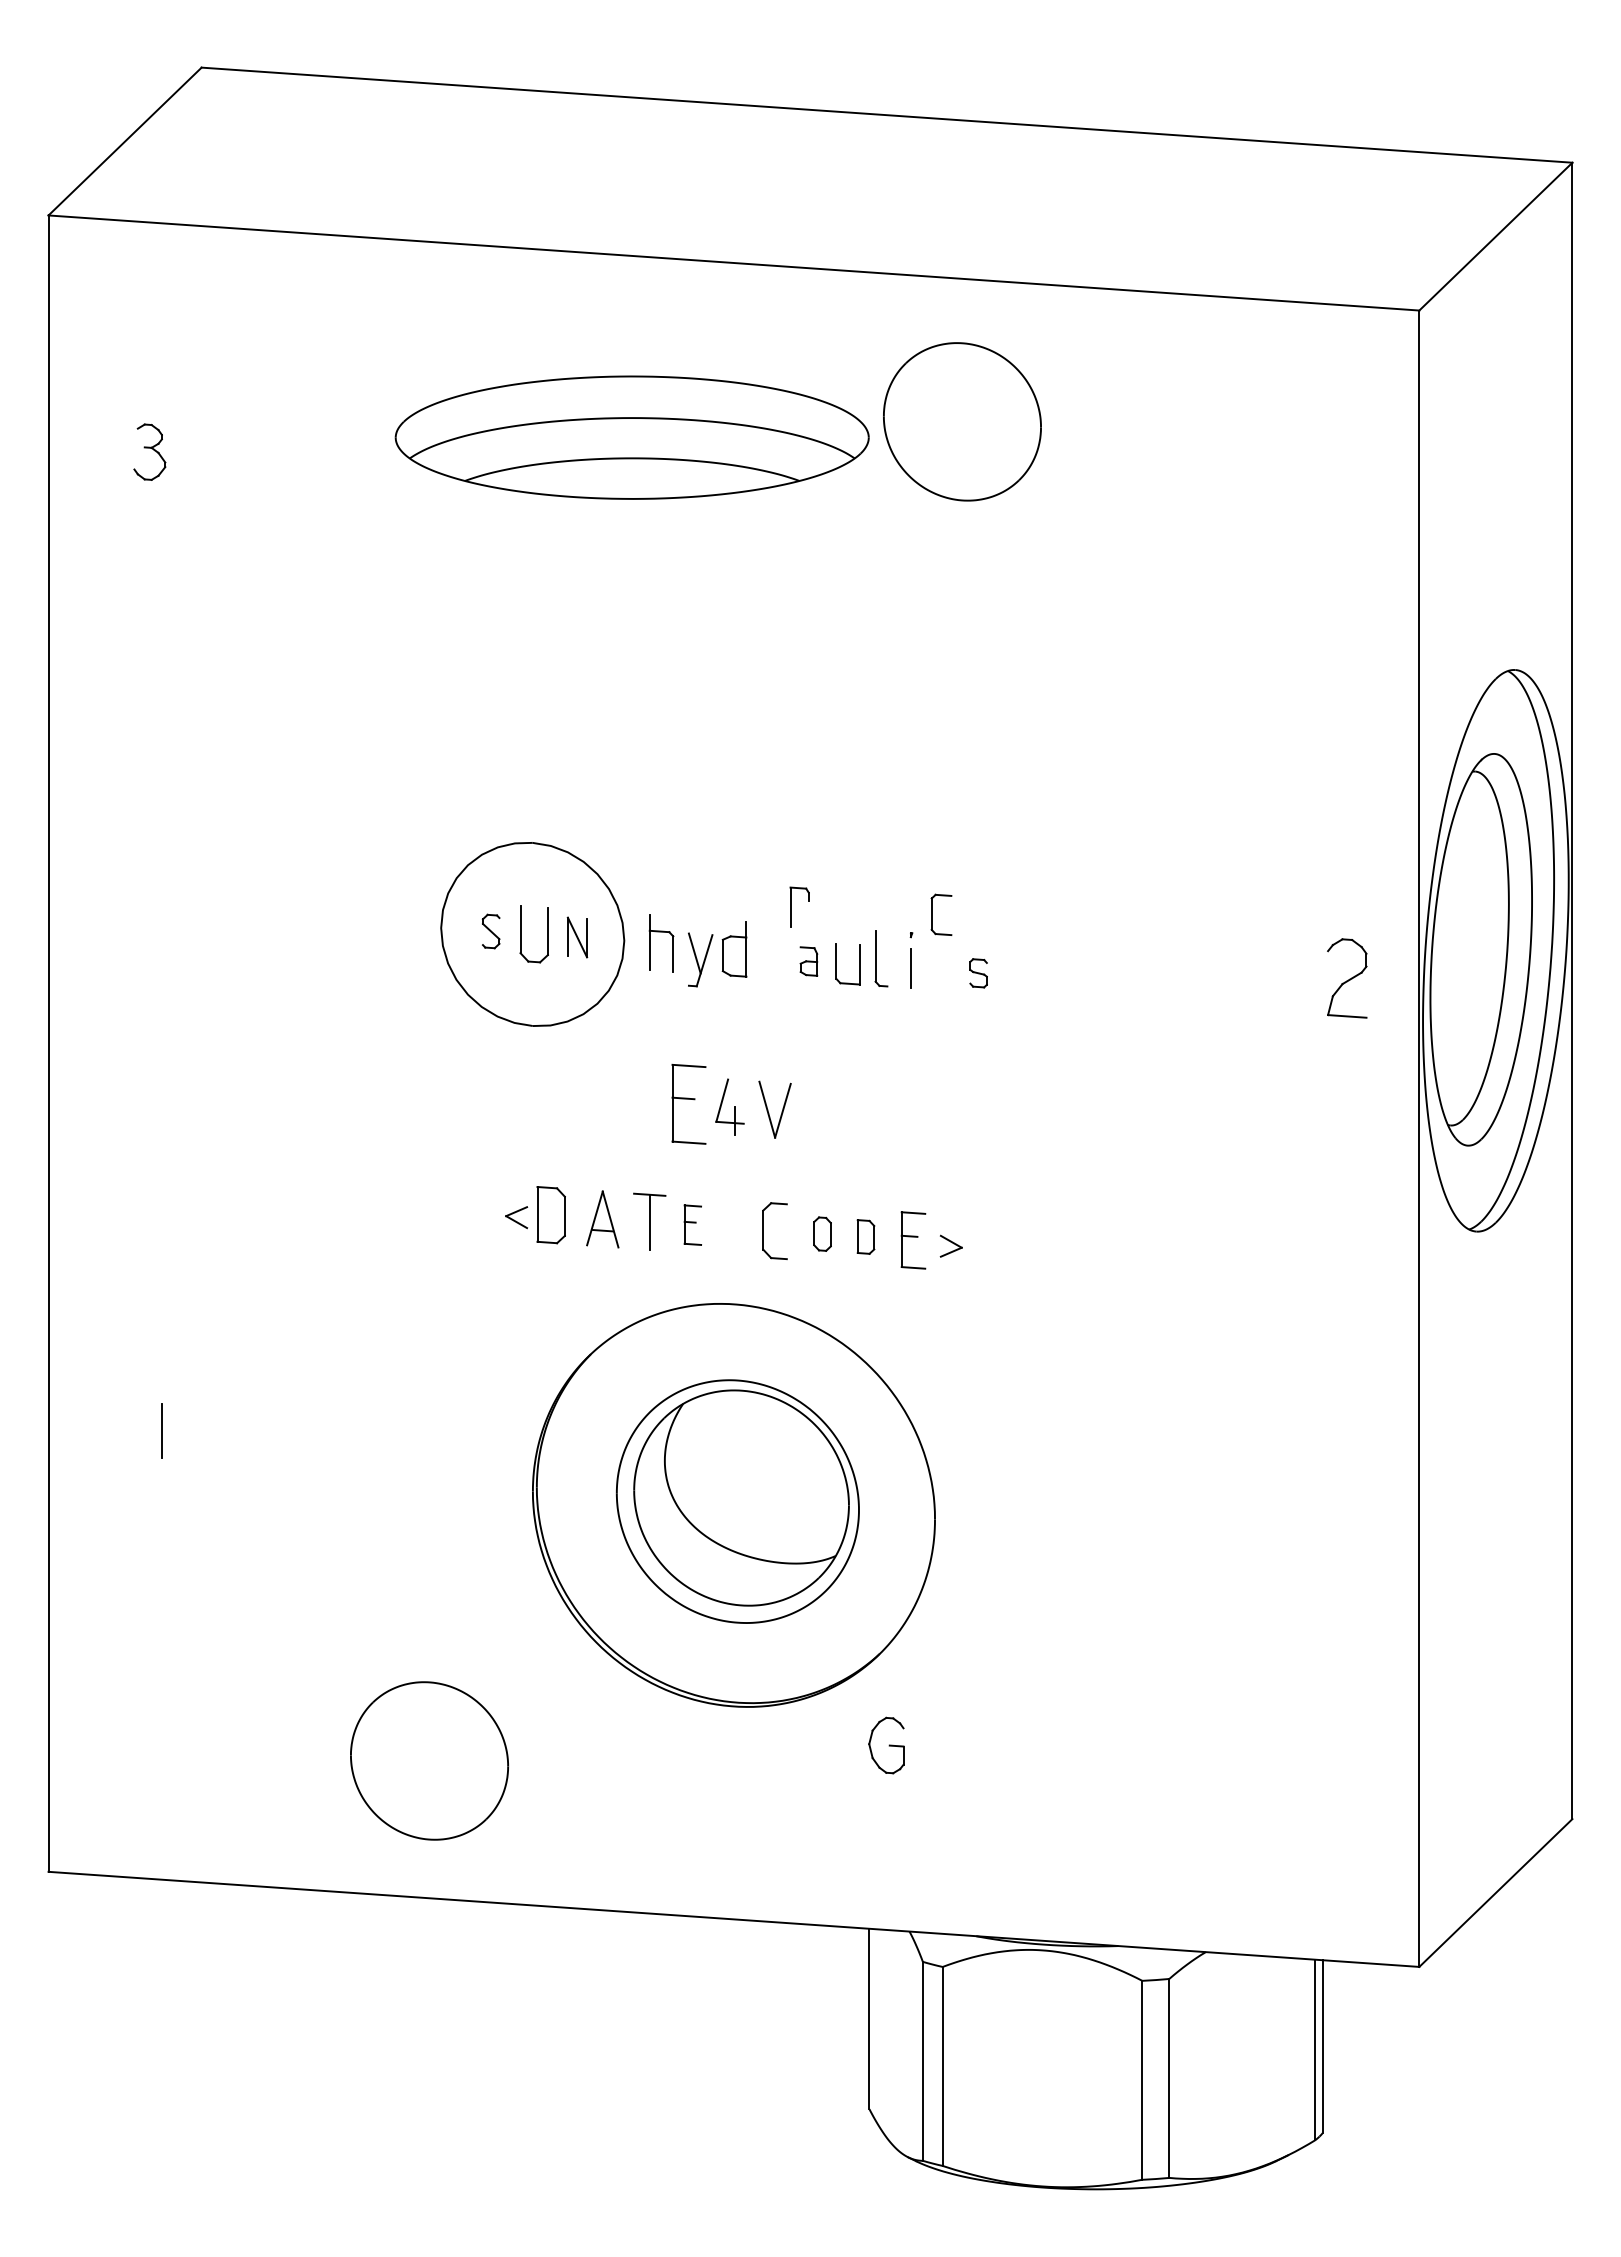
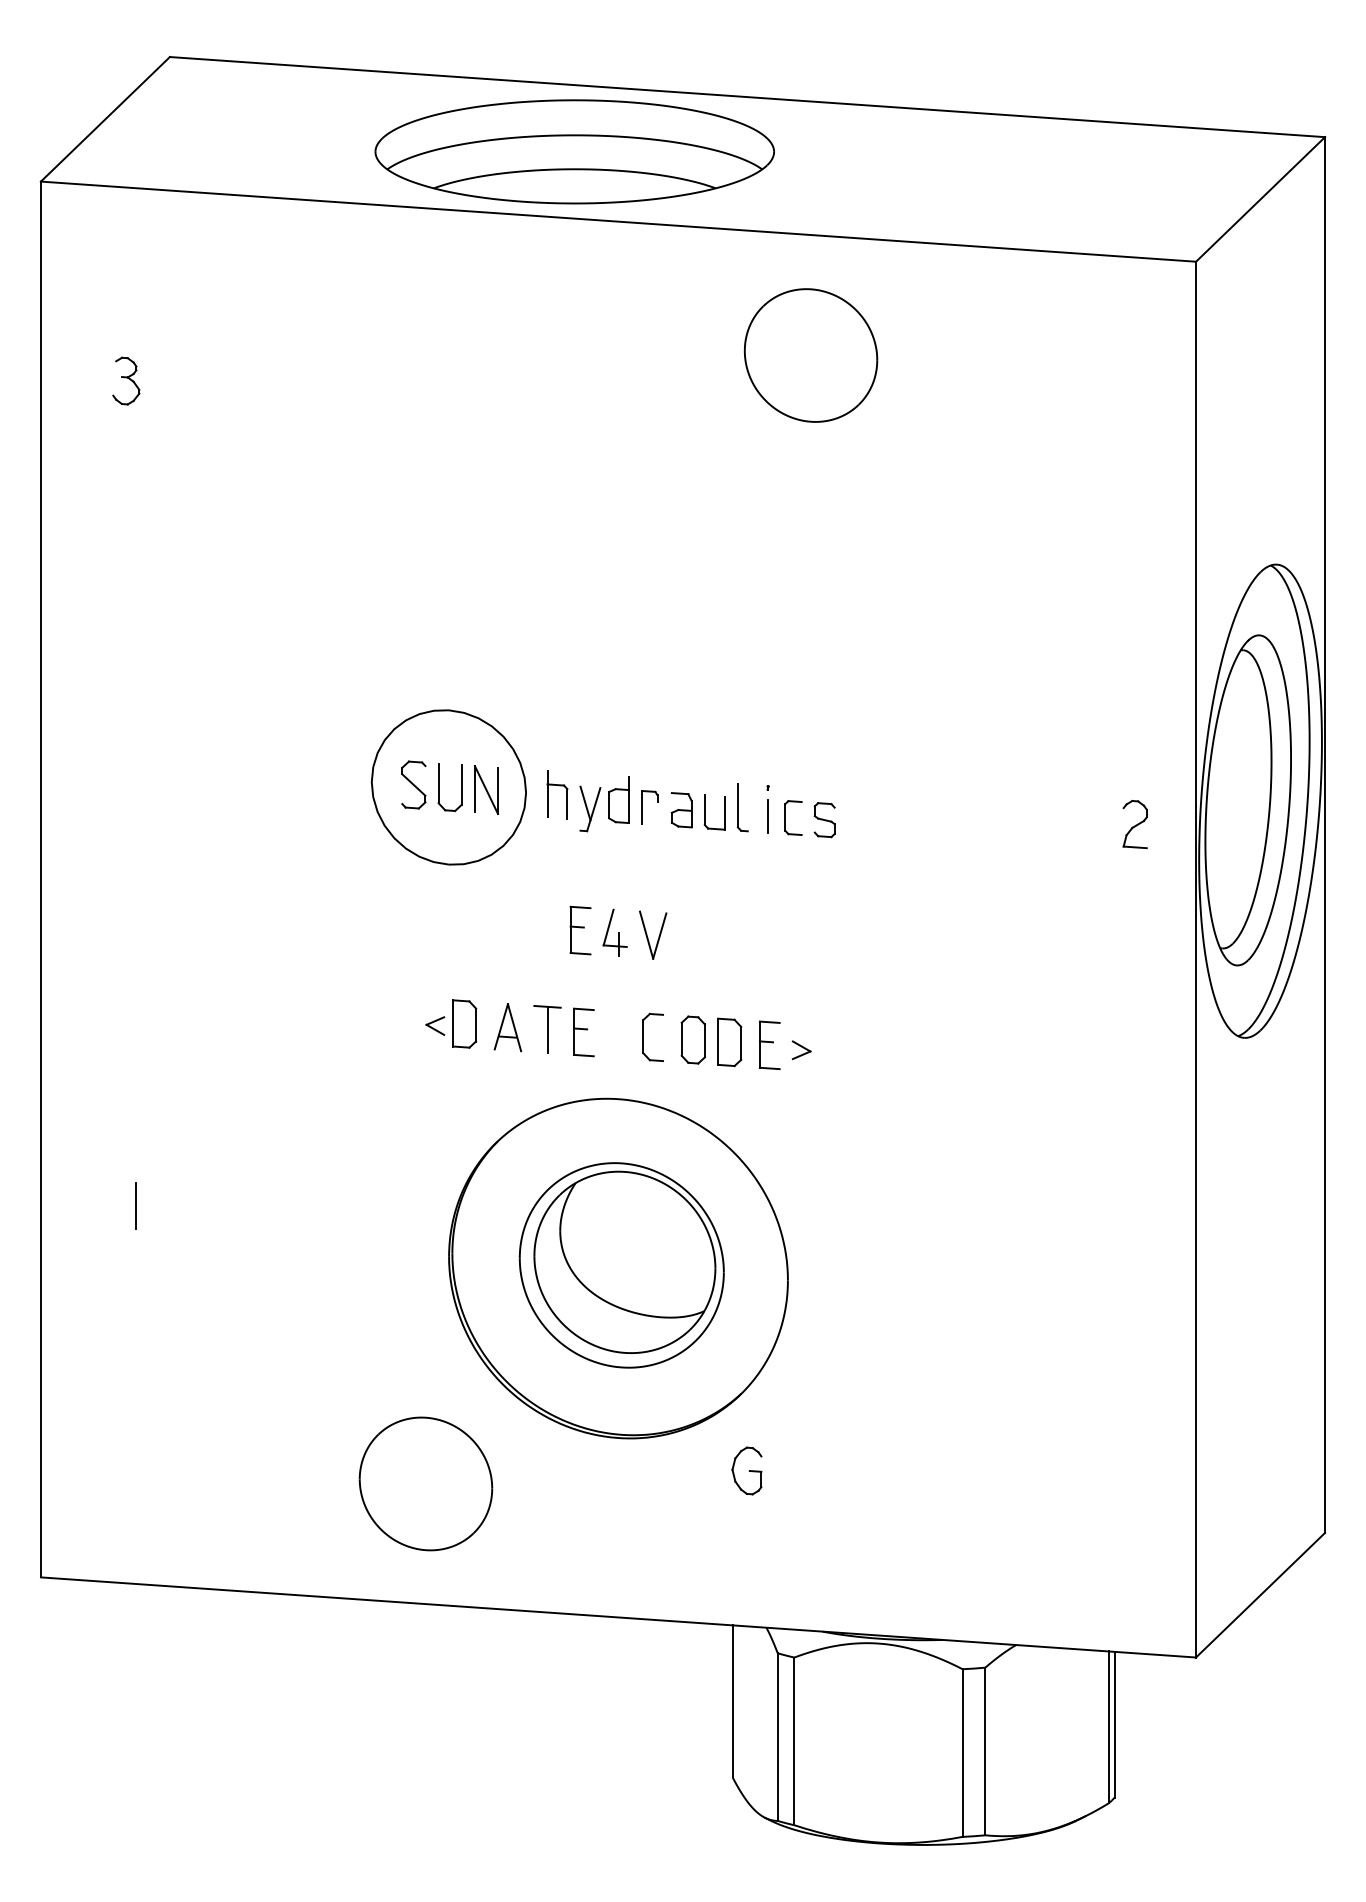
part: (631, 437) -> (574, 151), moved
part: (790, 907) -> (642, 807), moved
part: (932, 914) -> (785, 817), moved
part: (490, 930) -> (413, 784), size x1.67
part: (577, 936) -> (486, 789), size x1.43
part: (808, 961) -> (681, 810), size x1.43
part: (978, 973) -> (824, 820), size x1.43
part: (1346, 978) -> (1134, 824), size x0.71
part: (688, 1104) -> (580, 930), size x0.71
part: (692, 1225) -> (583, 1032), size x1.43
part: (821, 1233) -> (692, 1039), size x1.67
part: (865, 1237) -> (729, 1042), size x1.67
part: (428, 1760) -> (425, 1483), moved

